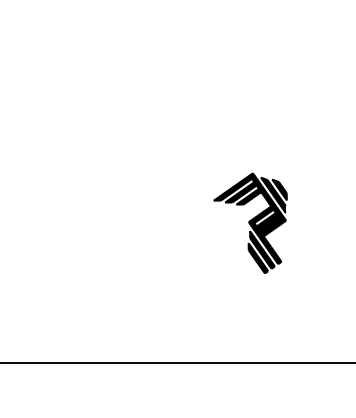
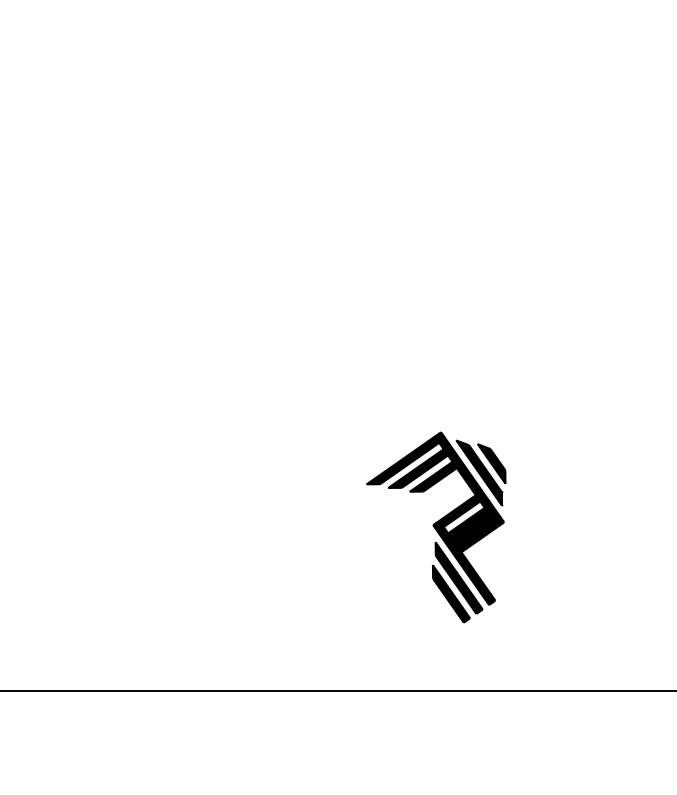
part: (250, 222) -> (436, 525), moved

